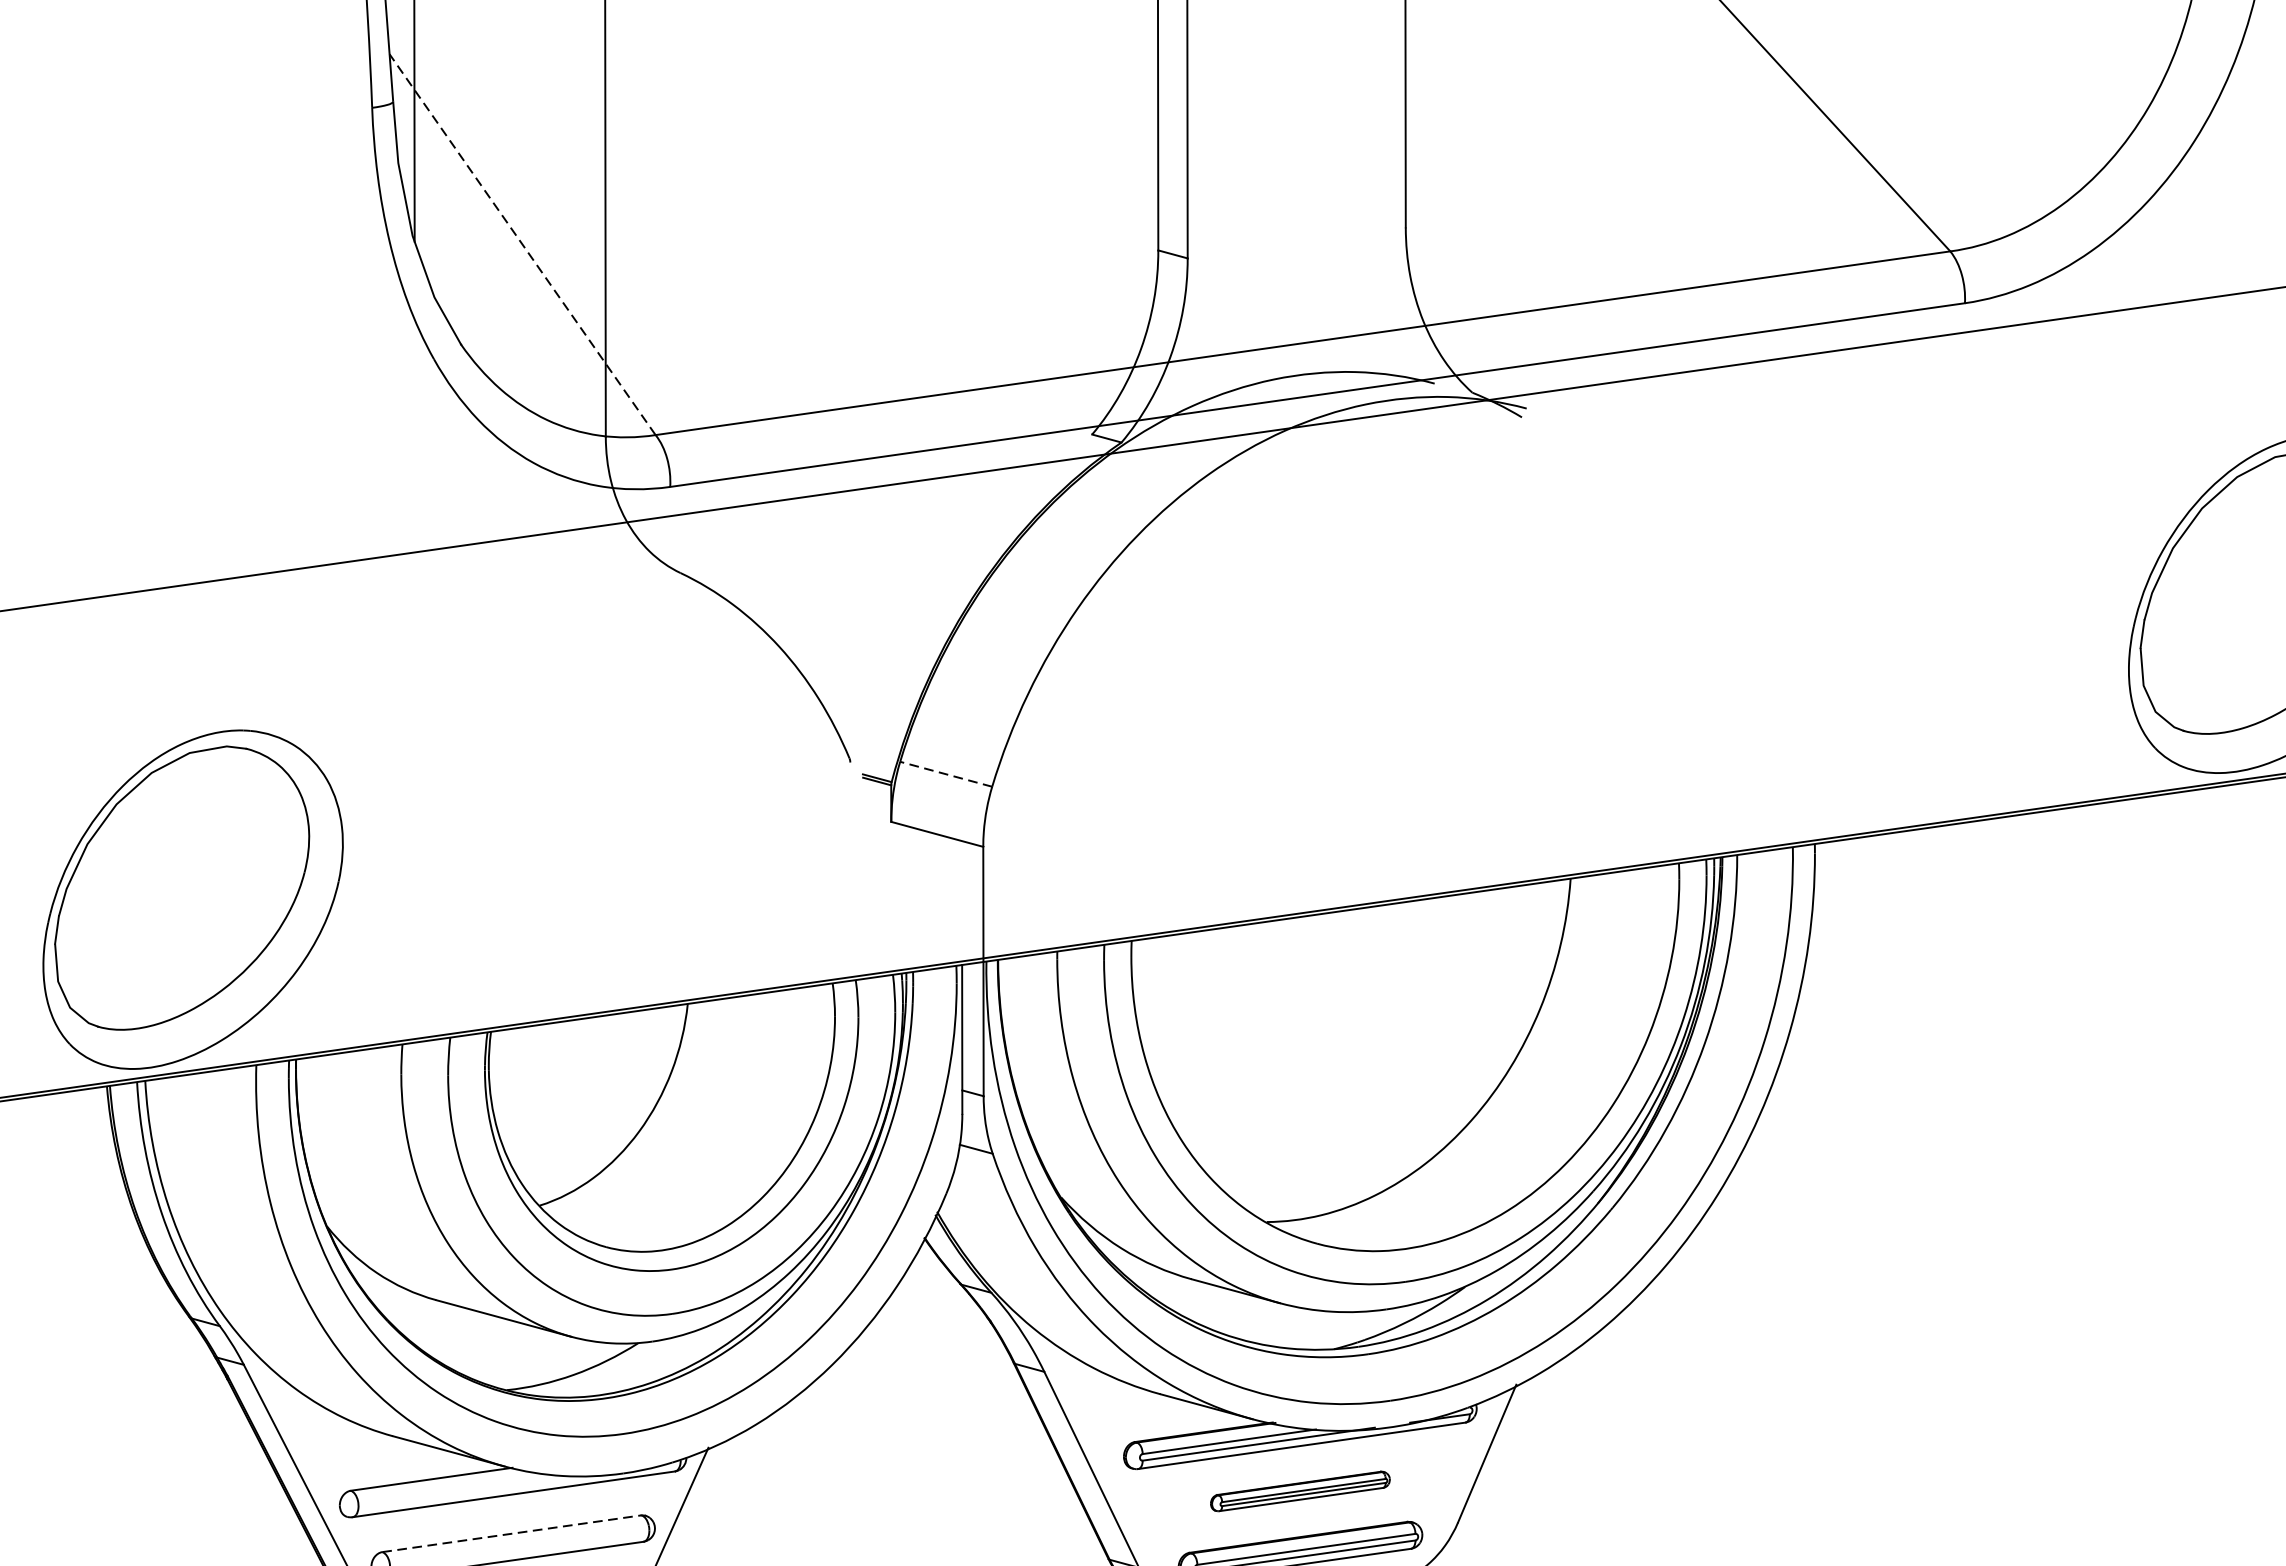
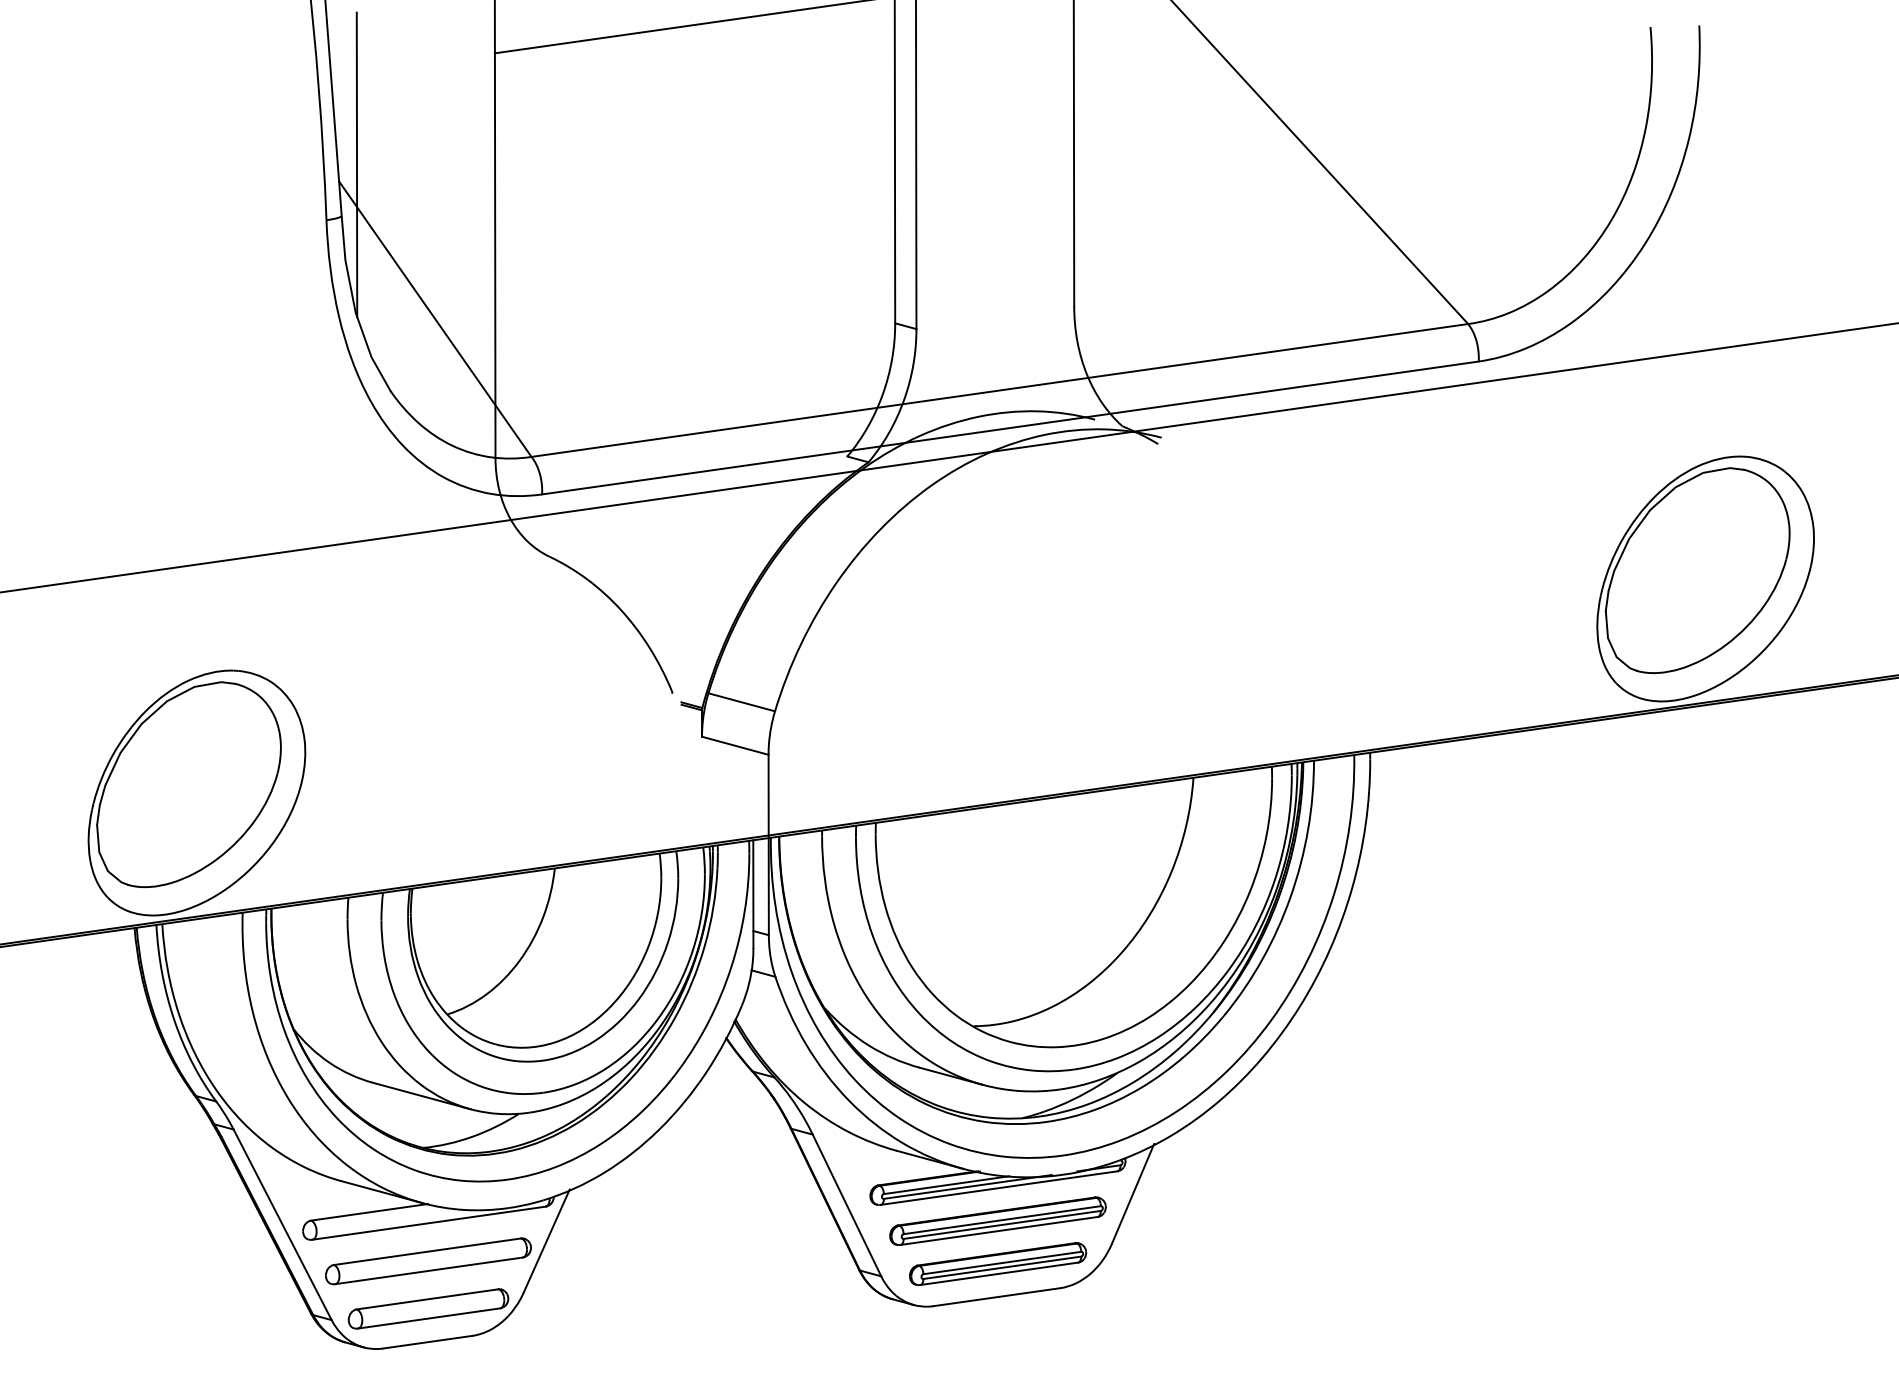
line: (522, 243) -> (435, 318), dashed -> solid
line: (945, 774) -> (741, 702), dashed -> solid
part: (1299, 1490) -> (997, 1220), size x1.67
line: (511, 1533) -> (427, 1251), dashed -> solid

